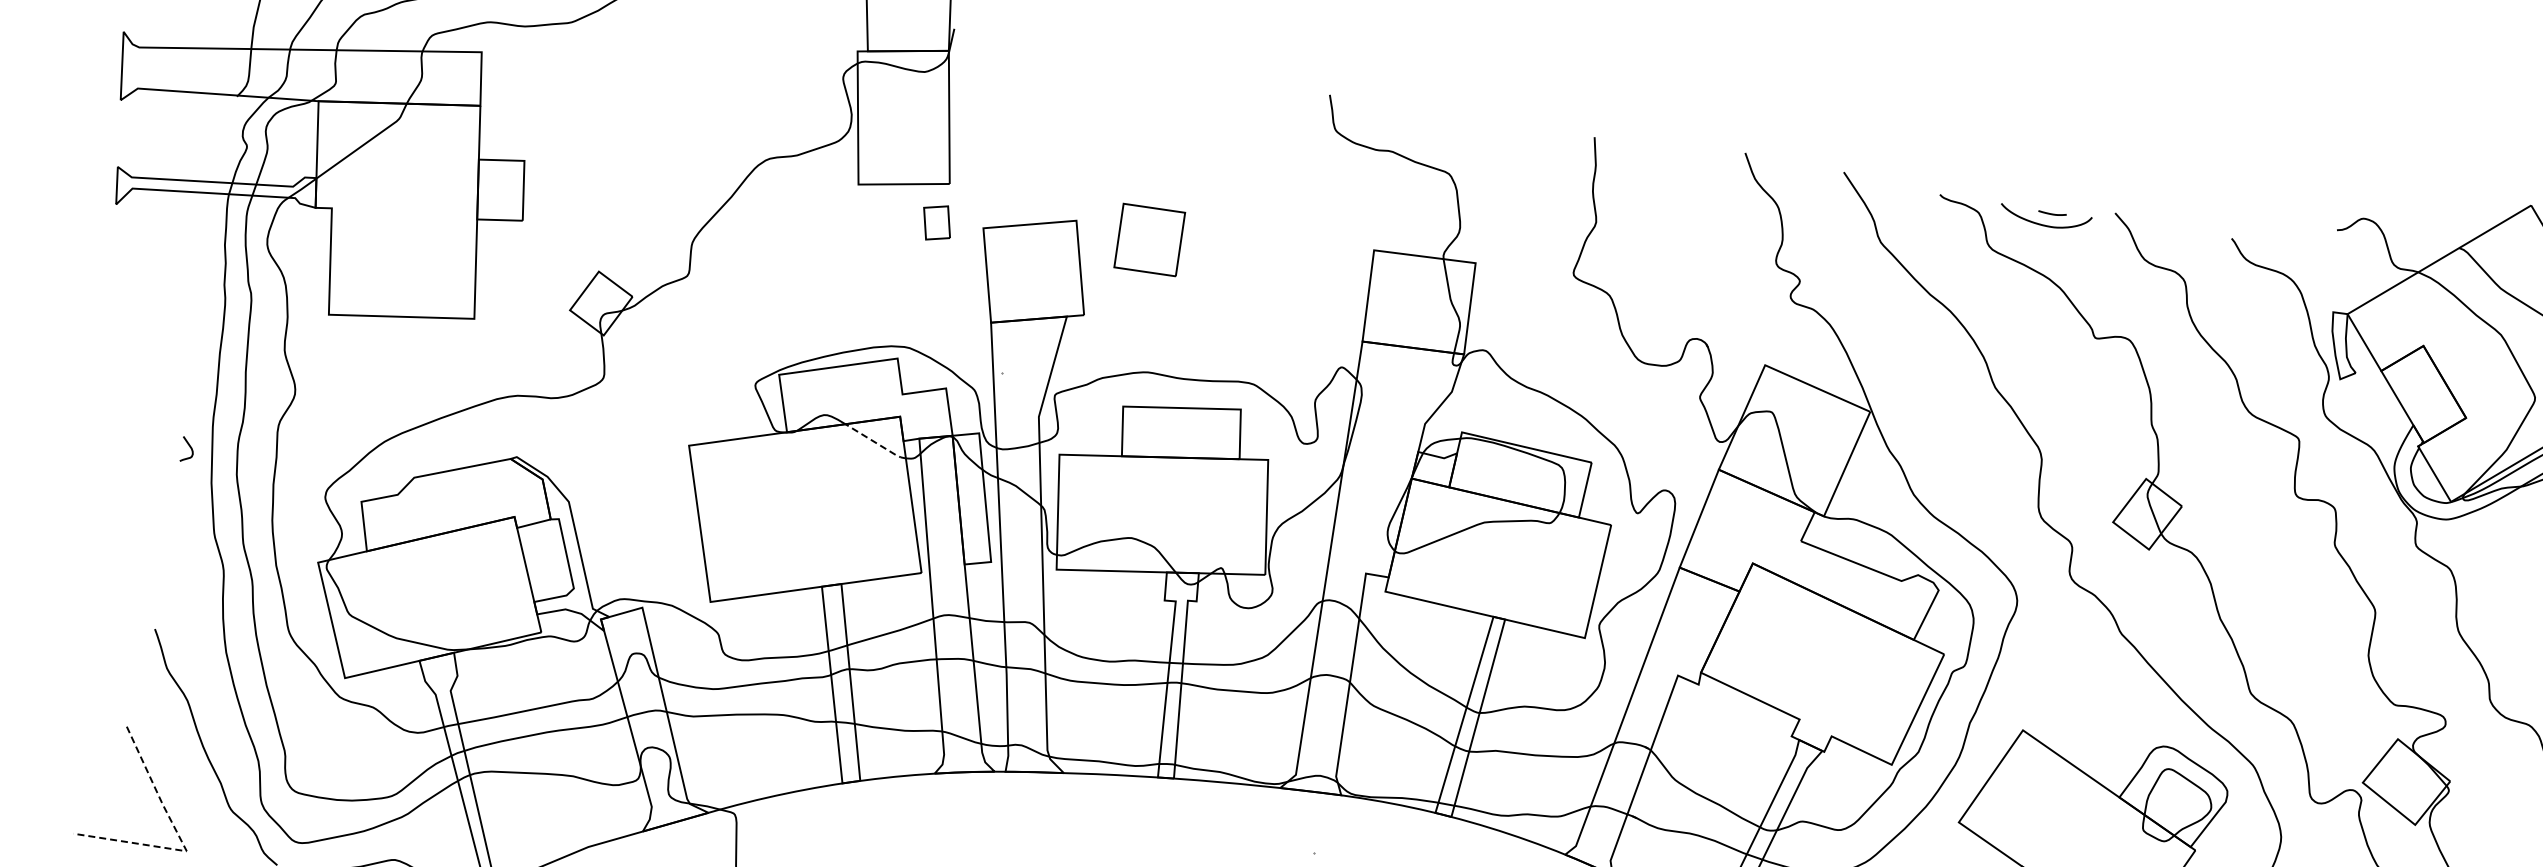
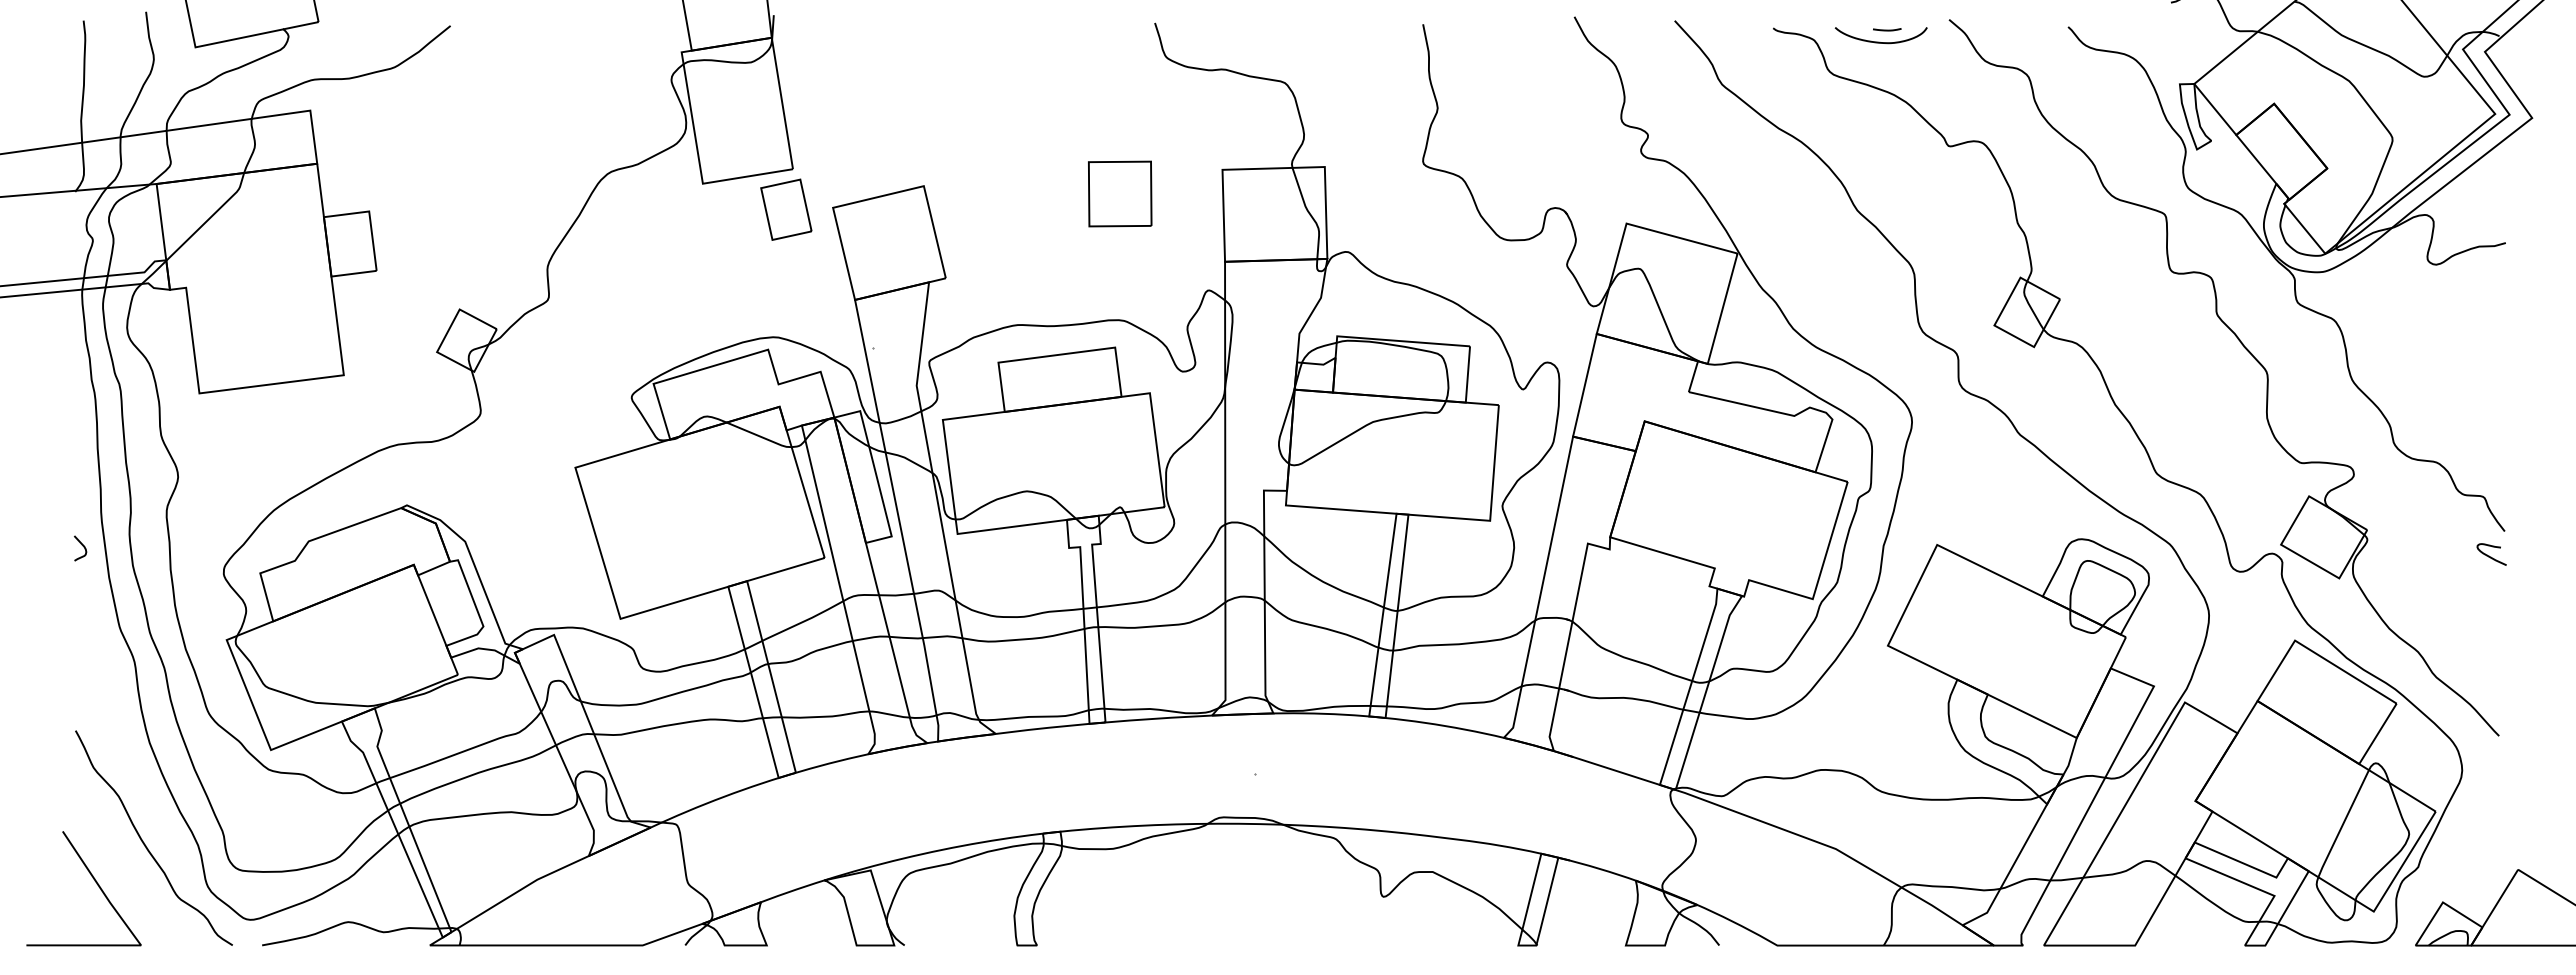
part: (937, 222) -> (786, 209), size x1.67
part: (1150, 239) -> (1120, 193), moved
line: (876, 443) -> (760, 436), dashed -> solid
line: (181, 840) -> (134, 935), dashed -> solid

